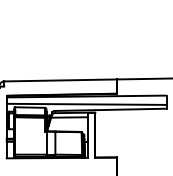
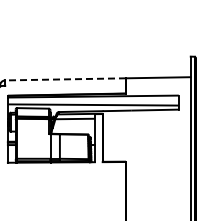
line: (60, 80) -> (65, 79), solid -> dashed

